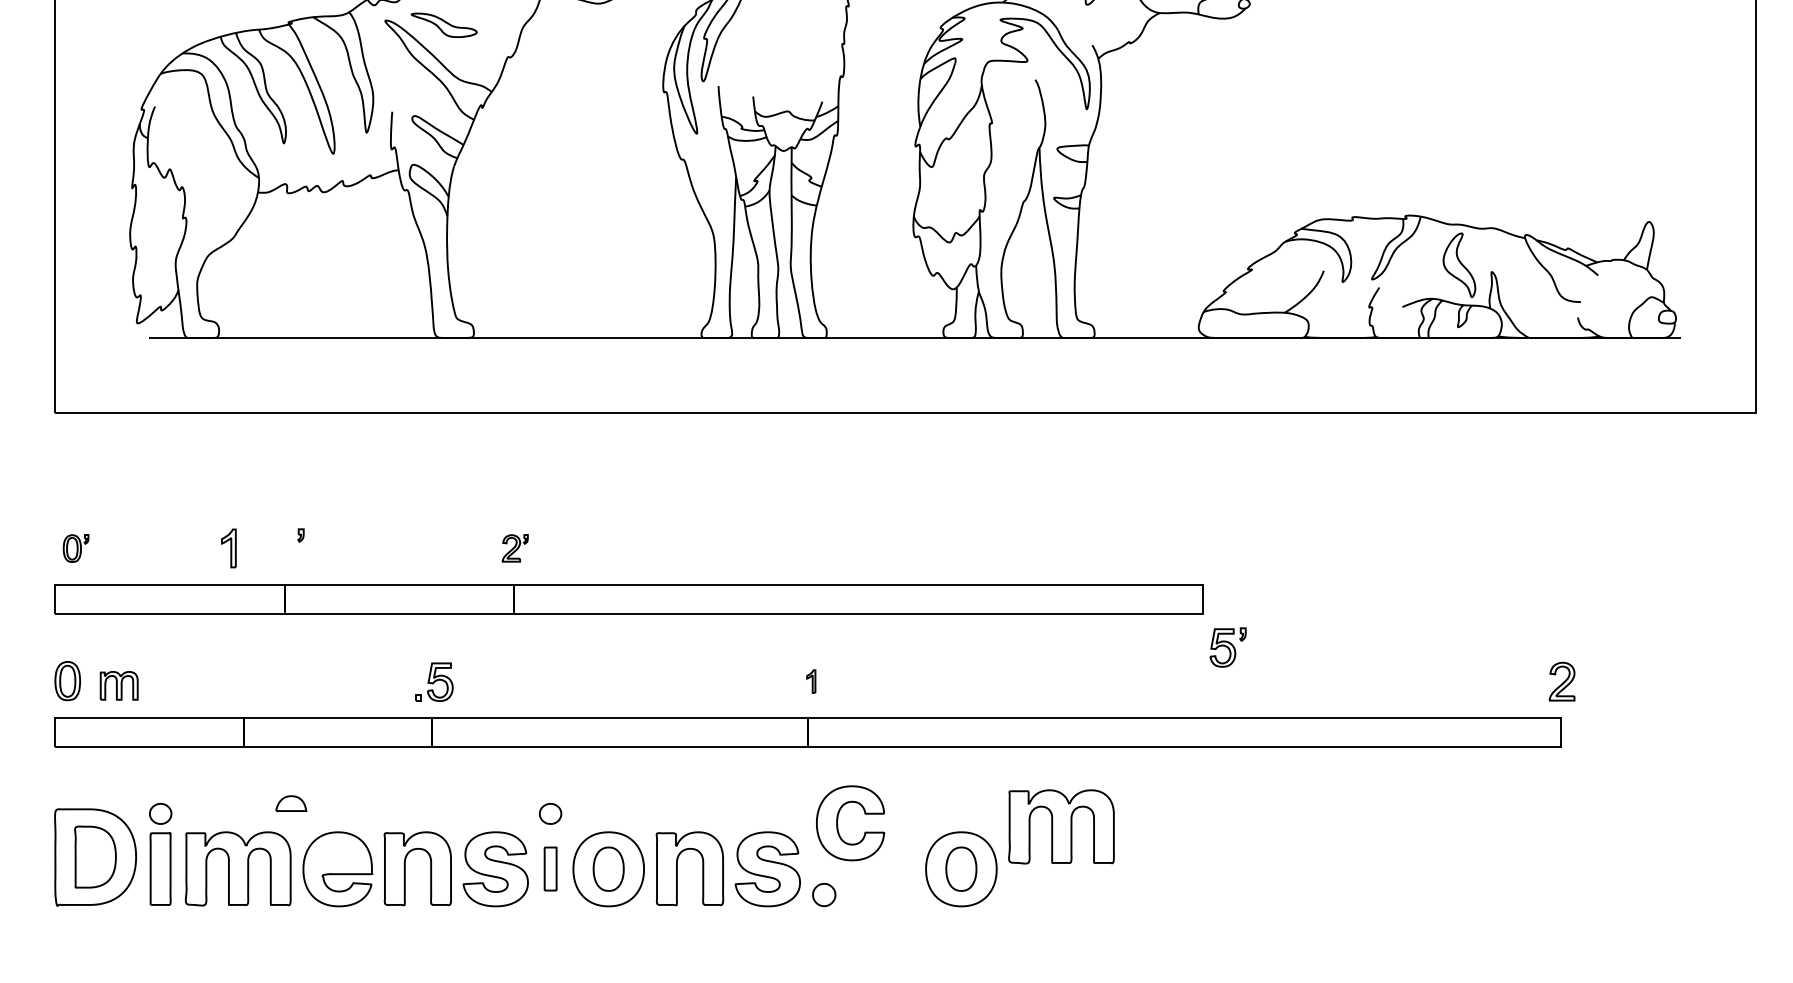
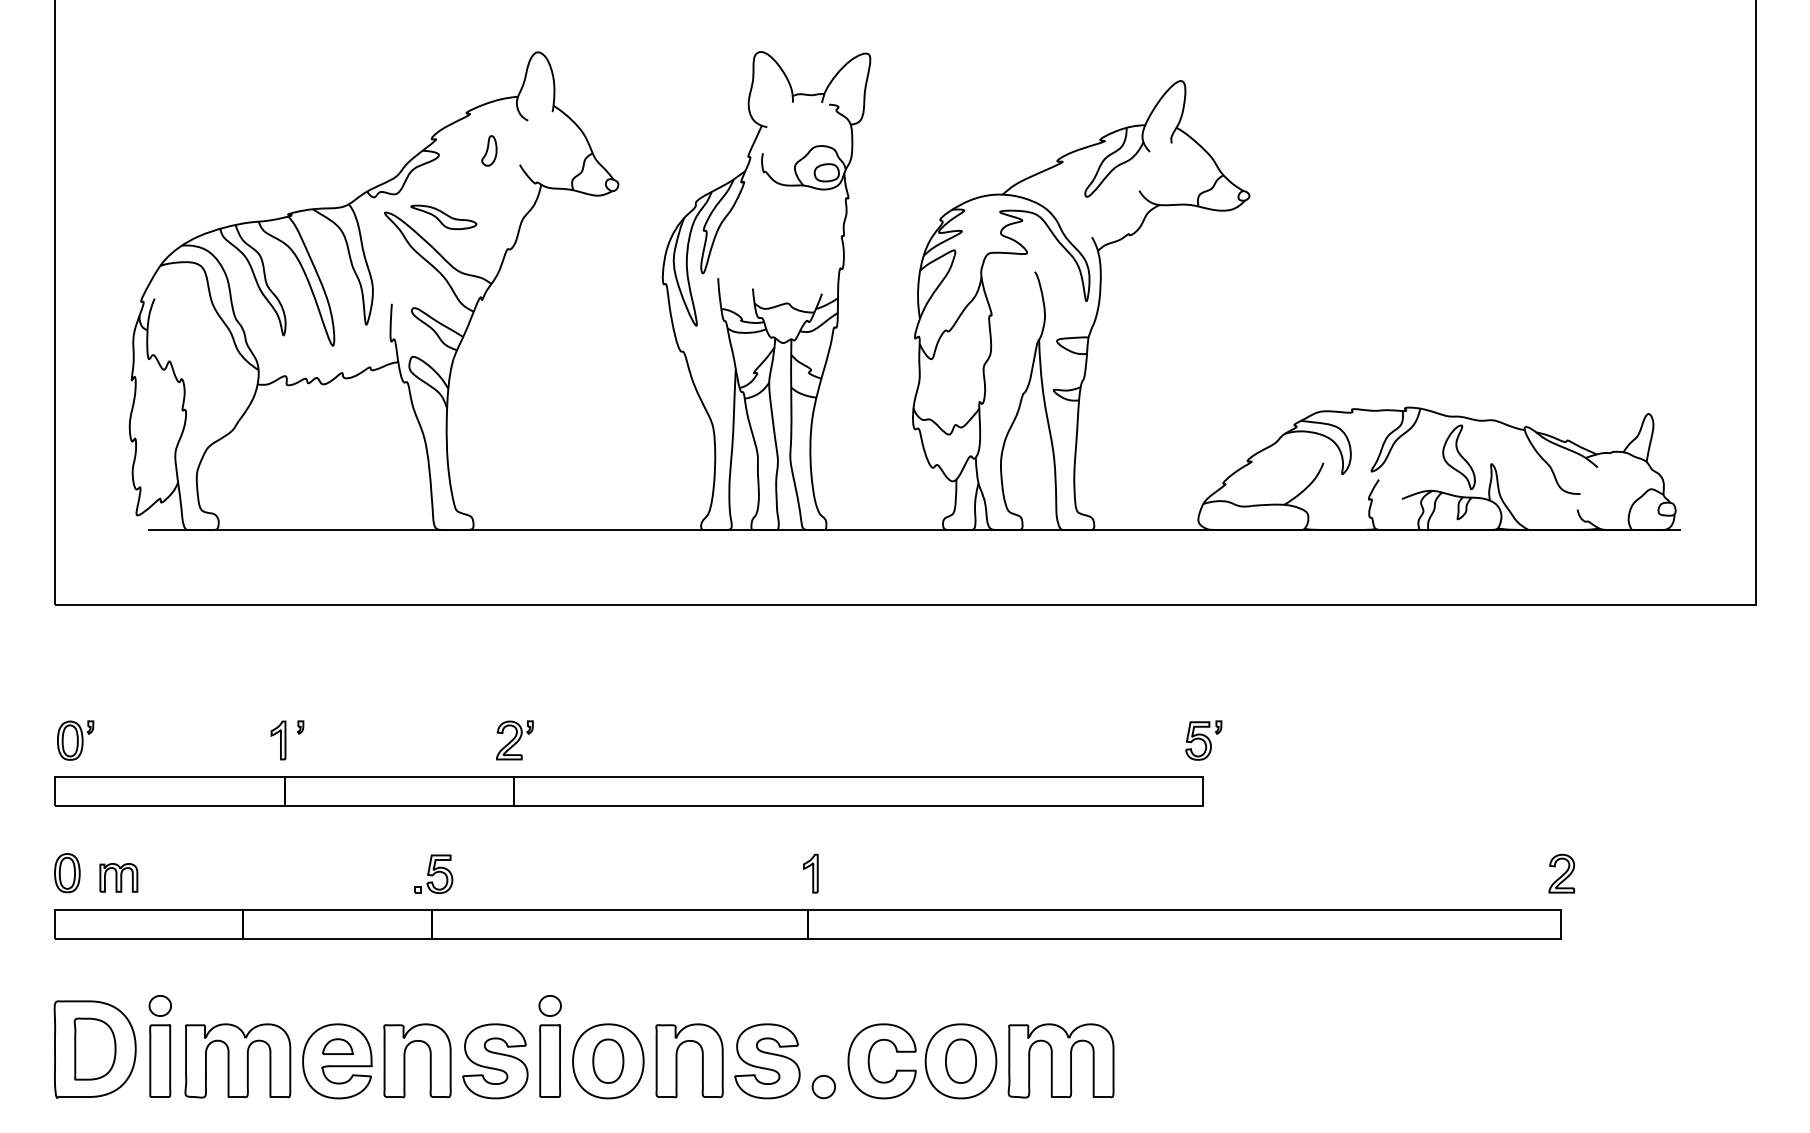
part: (75, 548) -> (75, 740), size x1.43
part: (228, 548) -> (278, 740), moved
part: (514, 548) -> (514, 740), size x1.43
part: (1227, 647) -> (1203, 740), moved
part: (810, 681) -> (810, 873), size x1.67
part: (290, 803) -> (337, 1046), moved
part: (837, 823) -> (869, 1061), moved
part: (1060, 826) -> (1060, 1060), moved
part: (550, 868) -> (550, 1060), size x1.67

